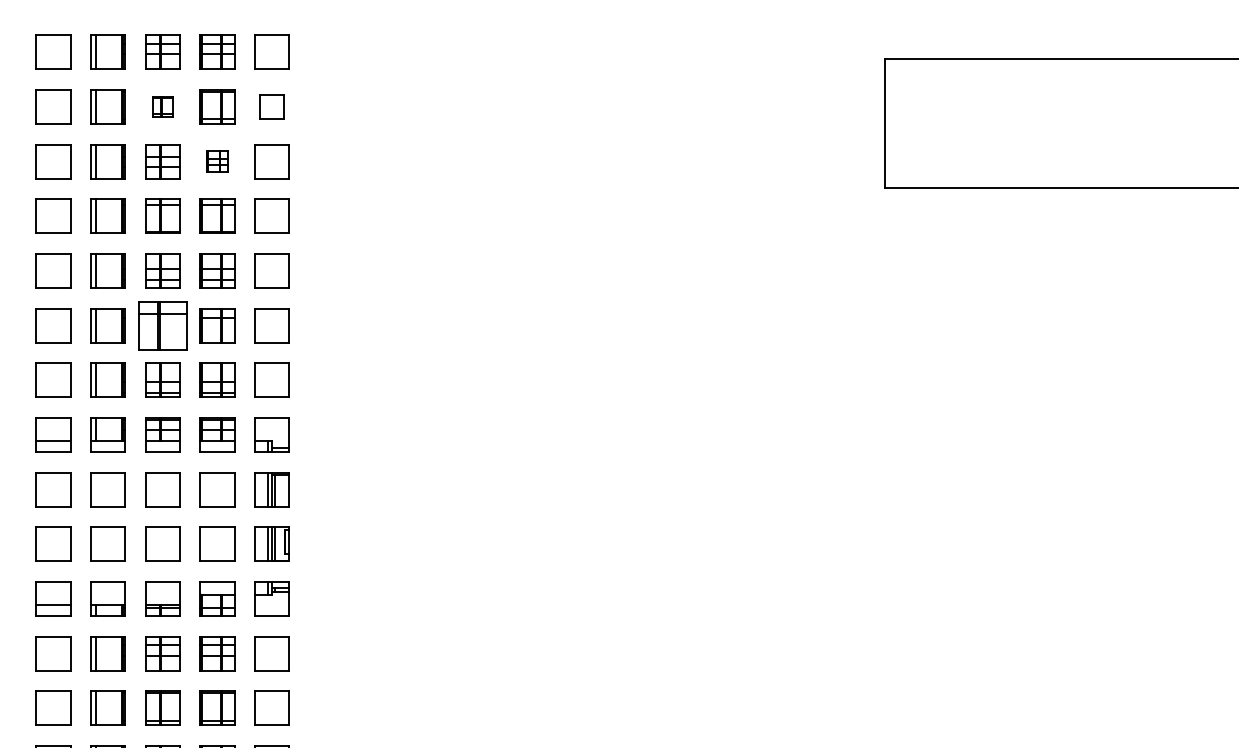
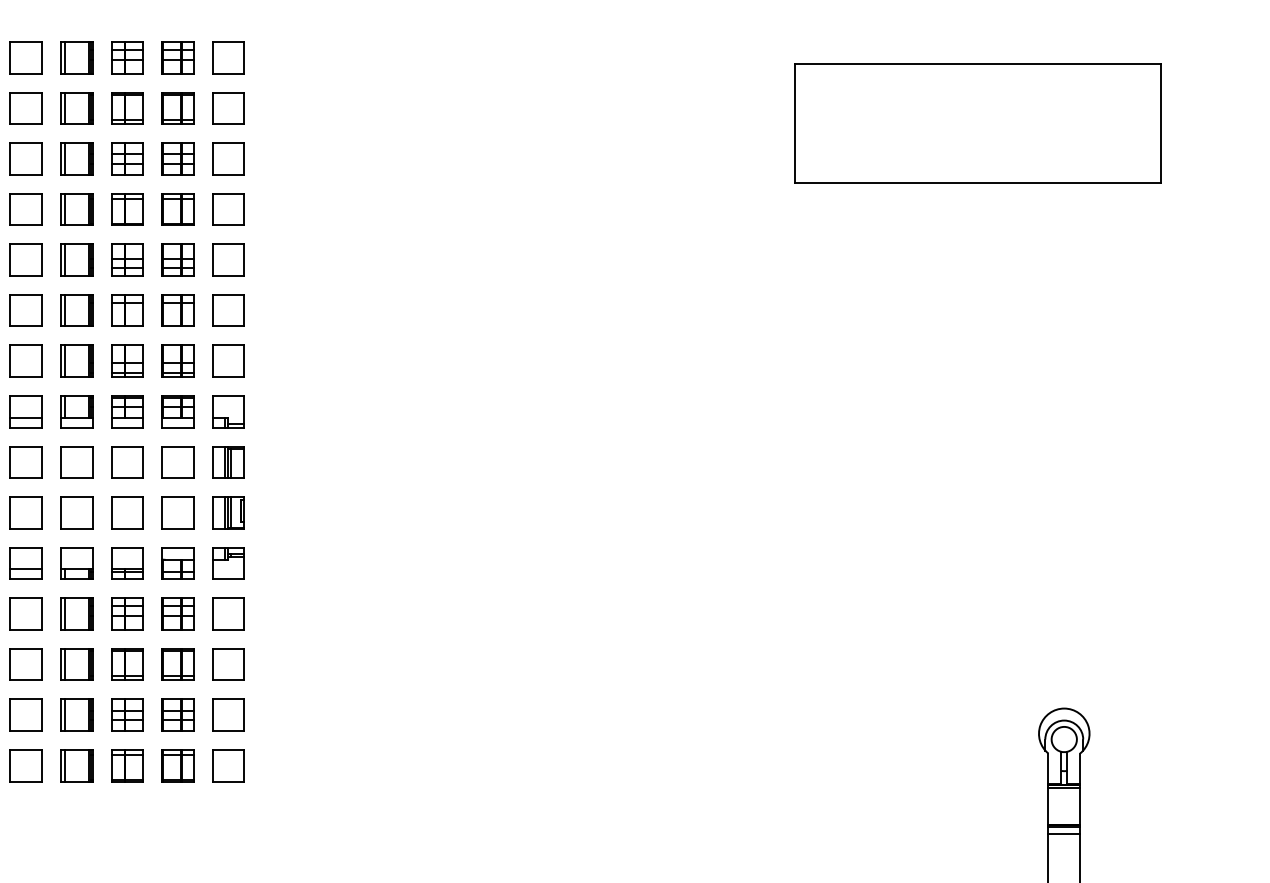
part: (162, 107) -> (127, 108), size x1.67
part: (272, 107) -> (228, 108), size x1.43
part: (217, 161) -> (177, 158), size x1.67
part: (162, 325) -> (127, 310), size x0.71

